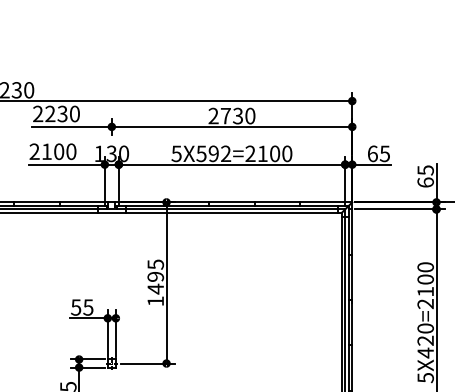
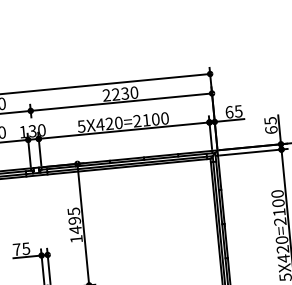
text: (225, 115) -> (115, 94), 2730 -> 2230
text: (213, 153) -> (109, 123), 5X592=2100 -> 5X420=2100
text: (76, 307) -> (17, 249), 55 -> 75

